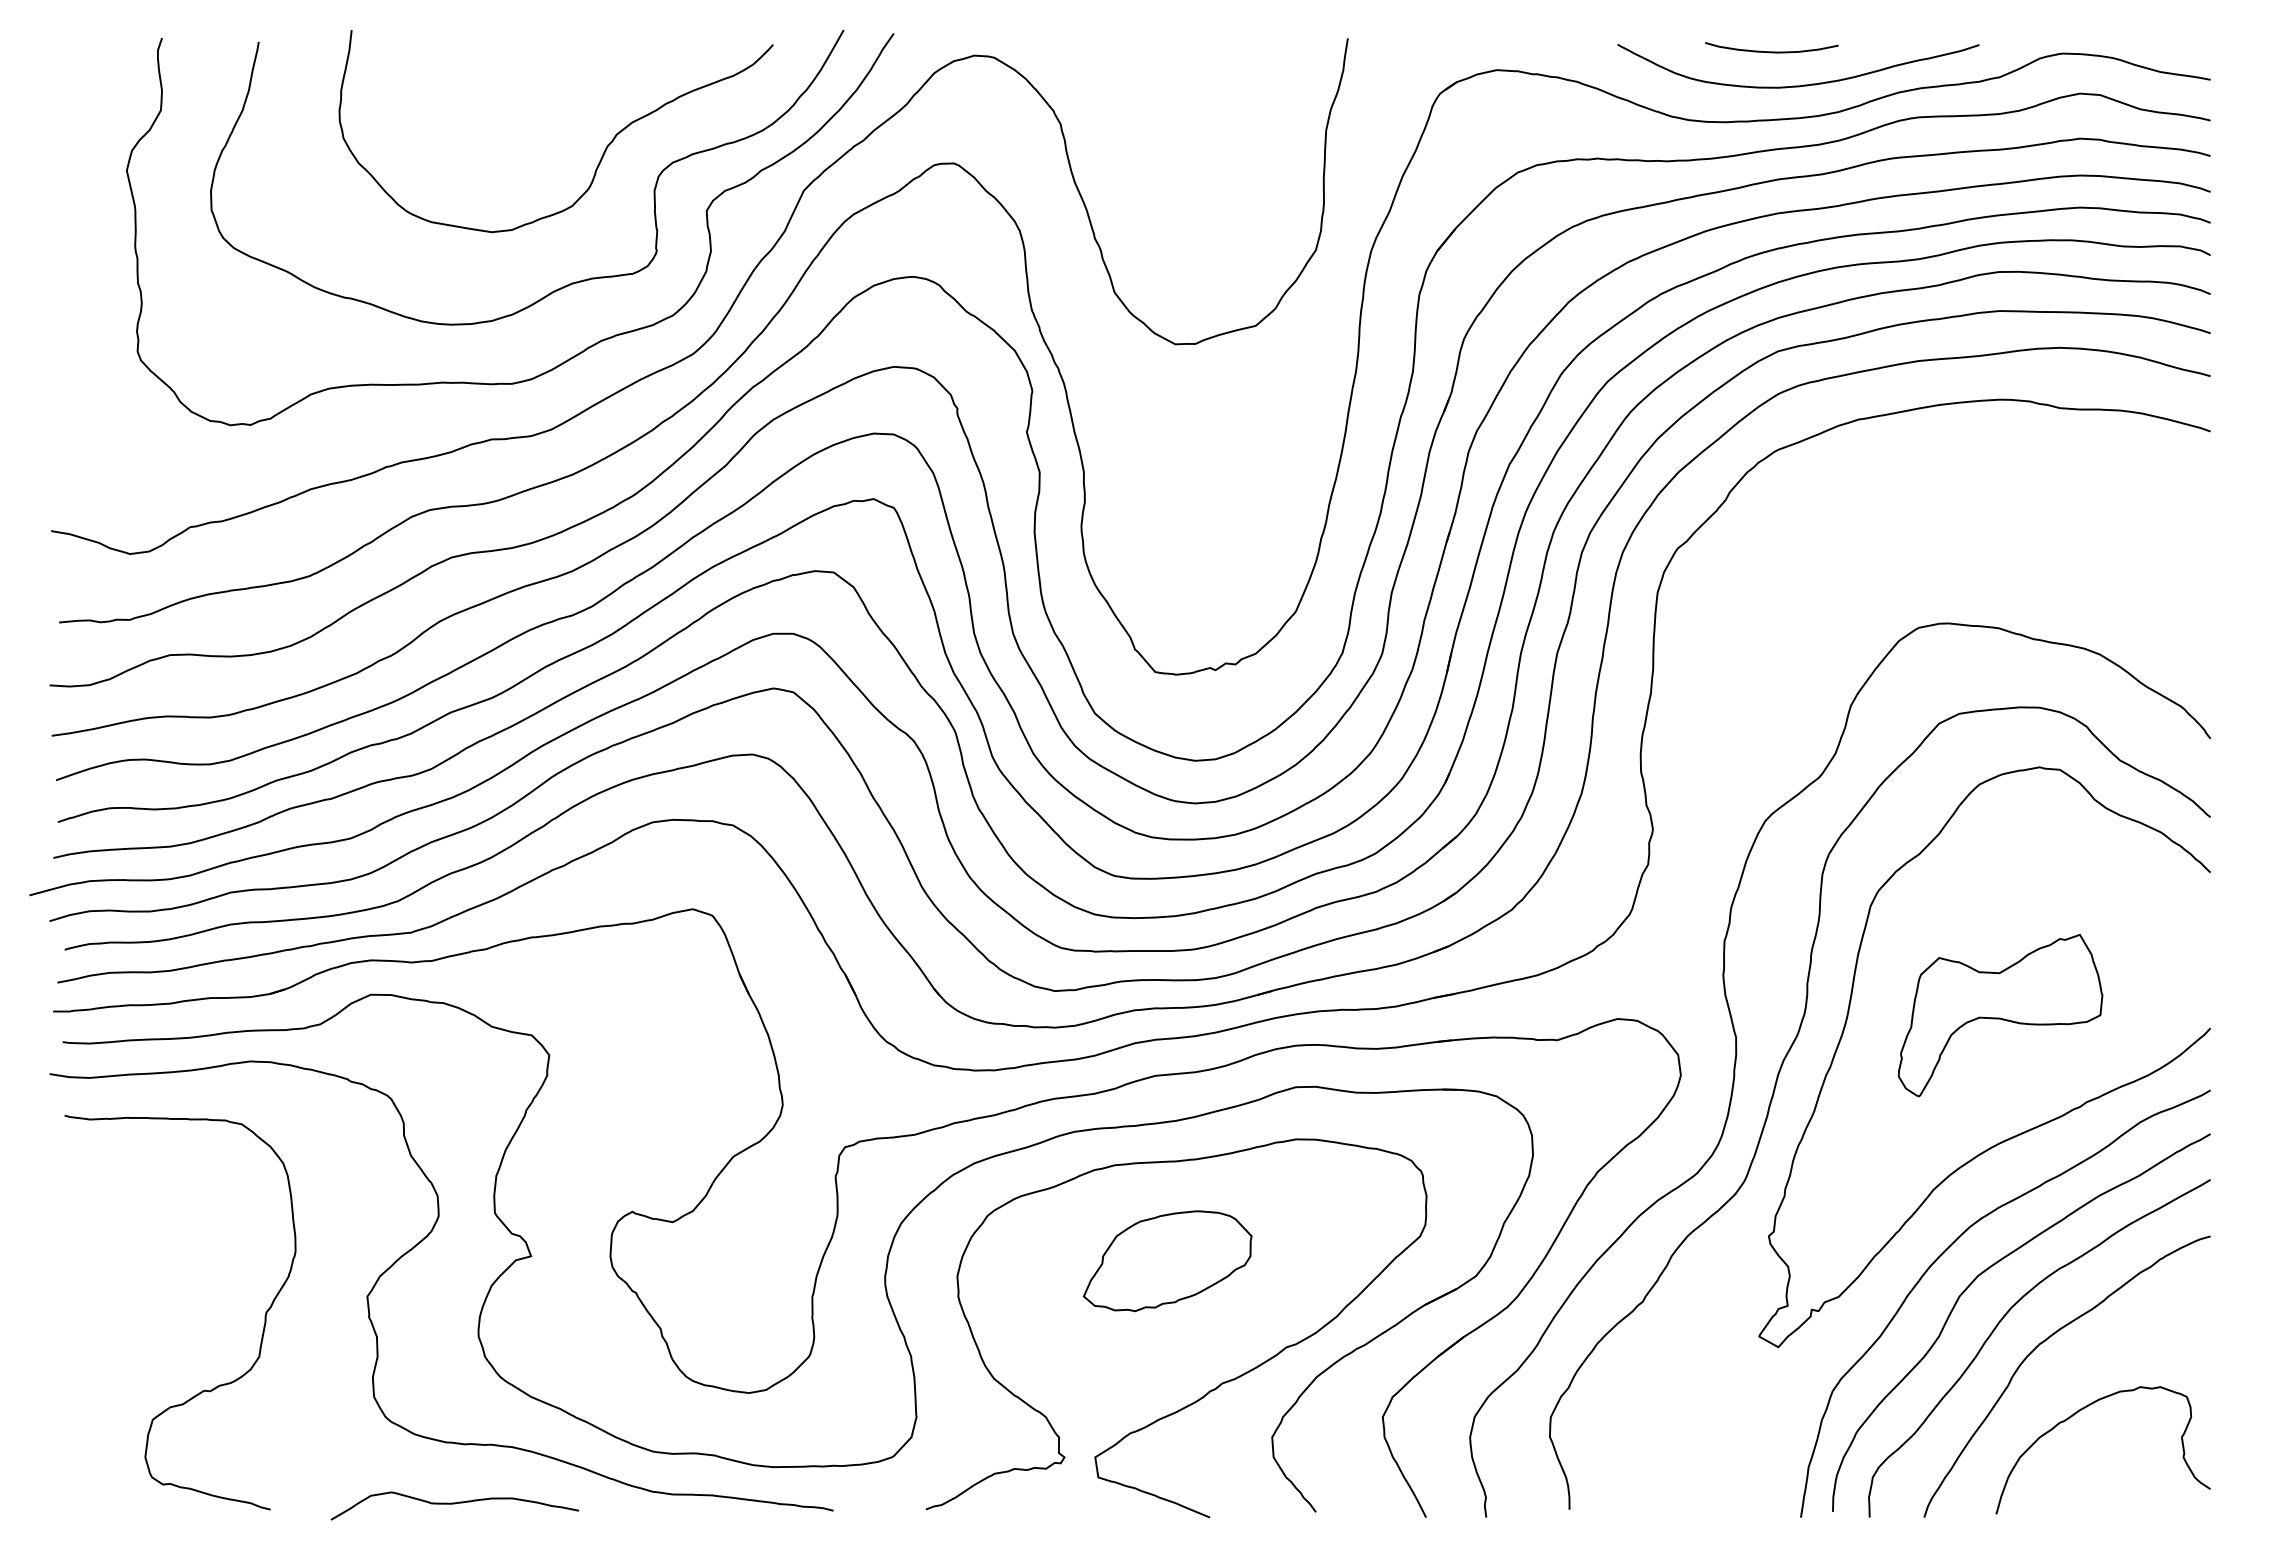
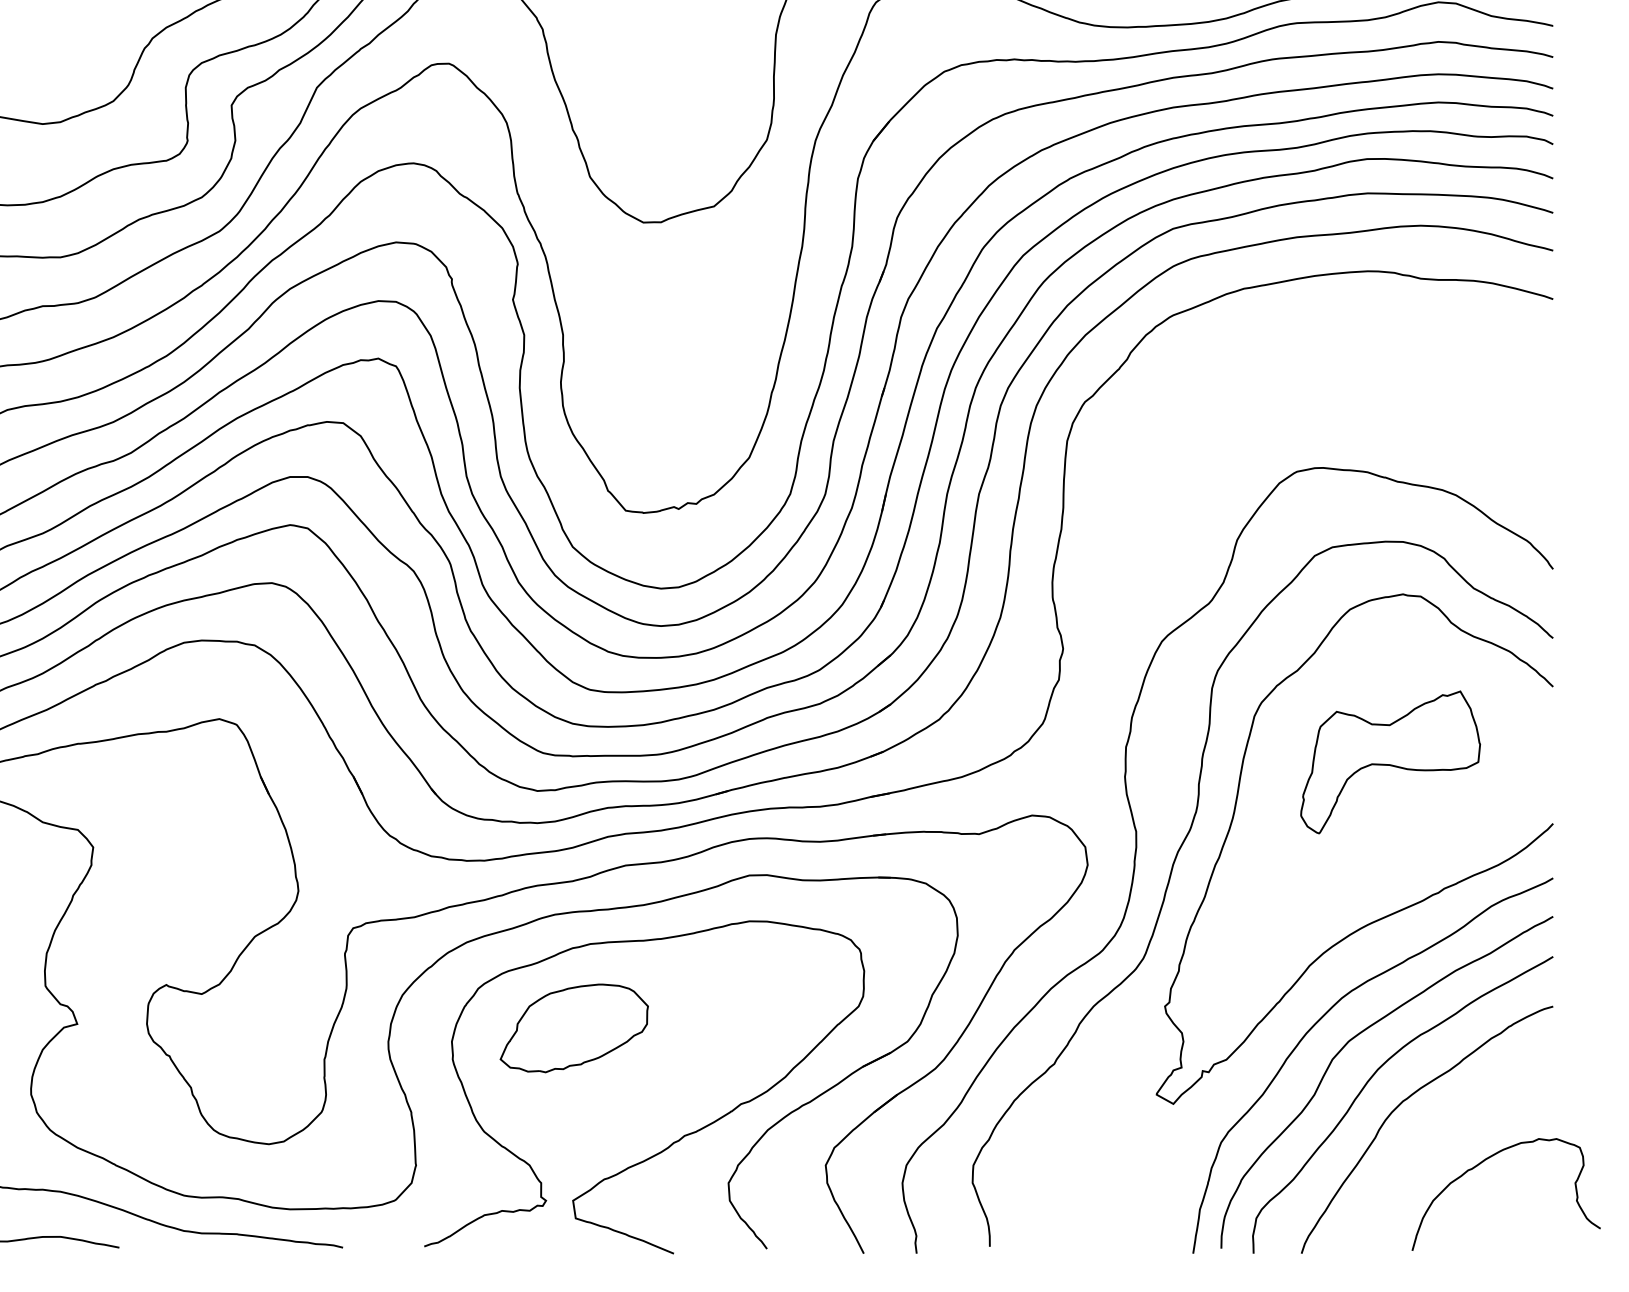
part: (2000, 1015) -> (1390, 762), moved
part: (1167, 1261) -> (574, 1028), moved
curve: (2077, 1413) -> (1483, 1162), moved

